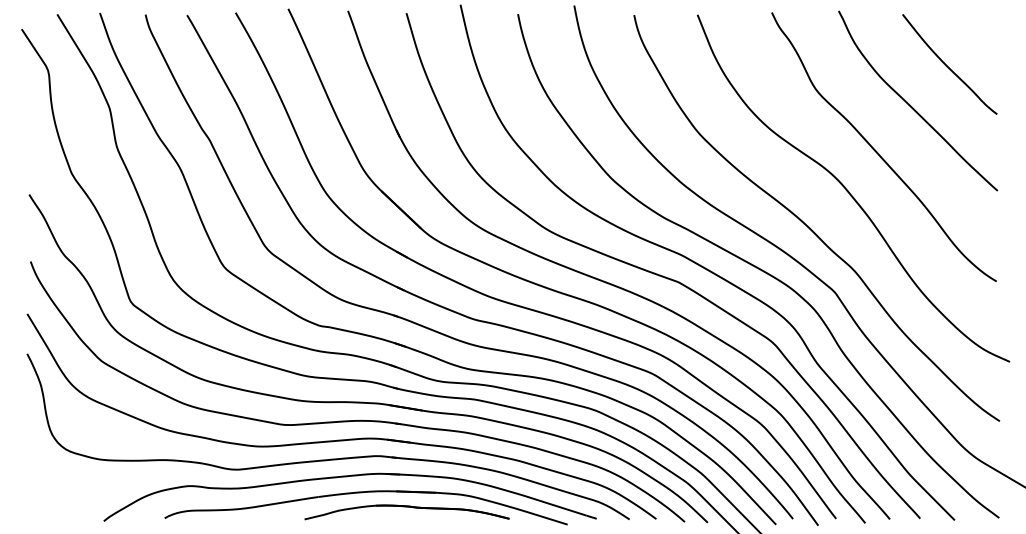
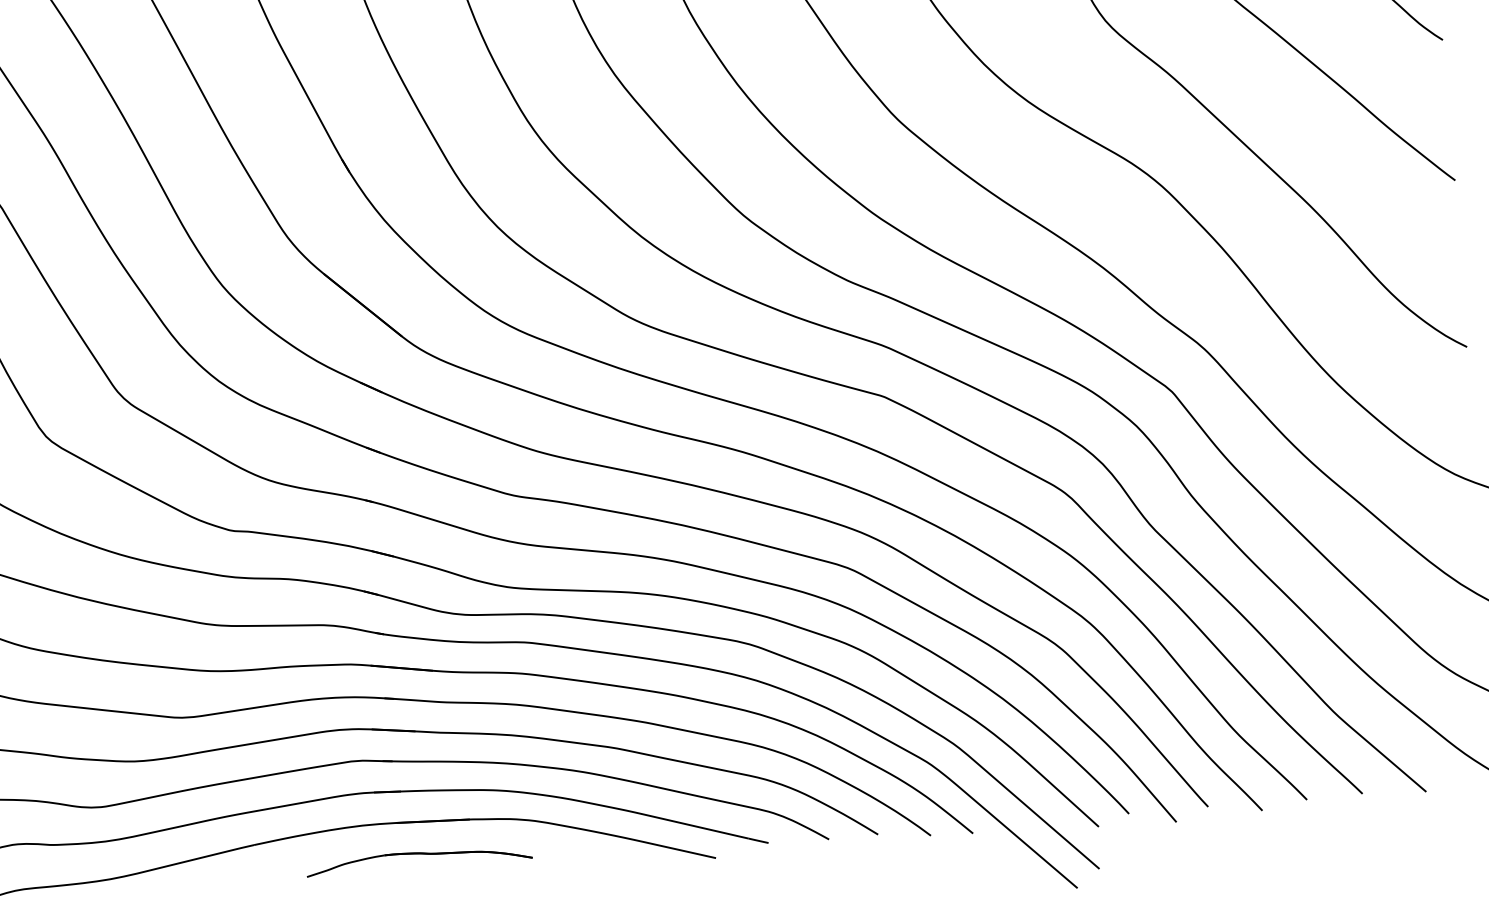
part: (406, 512) -> (418, 860), size x0.6

